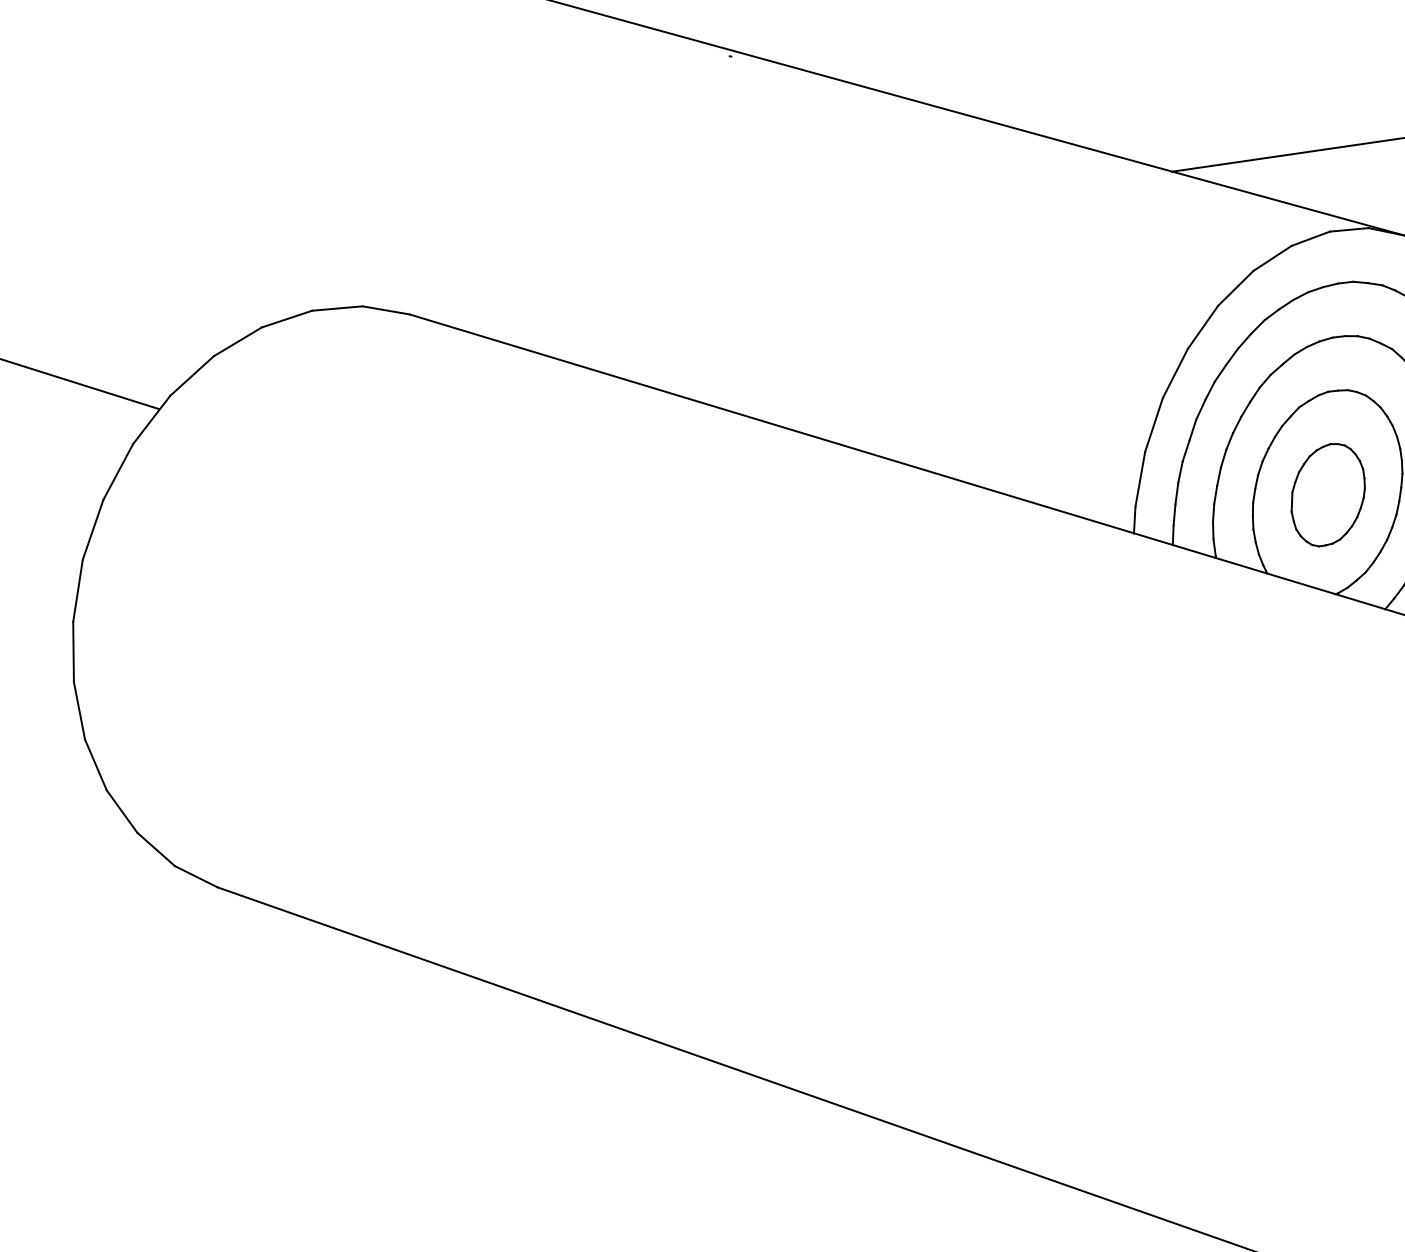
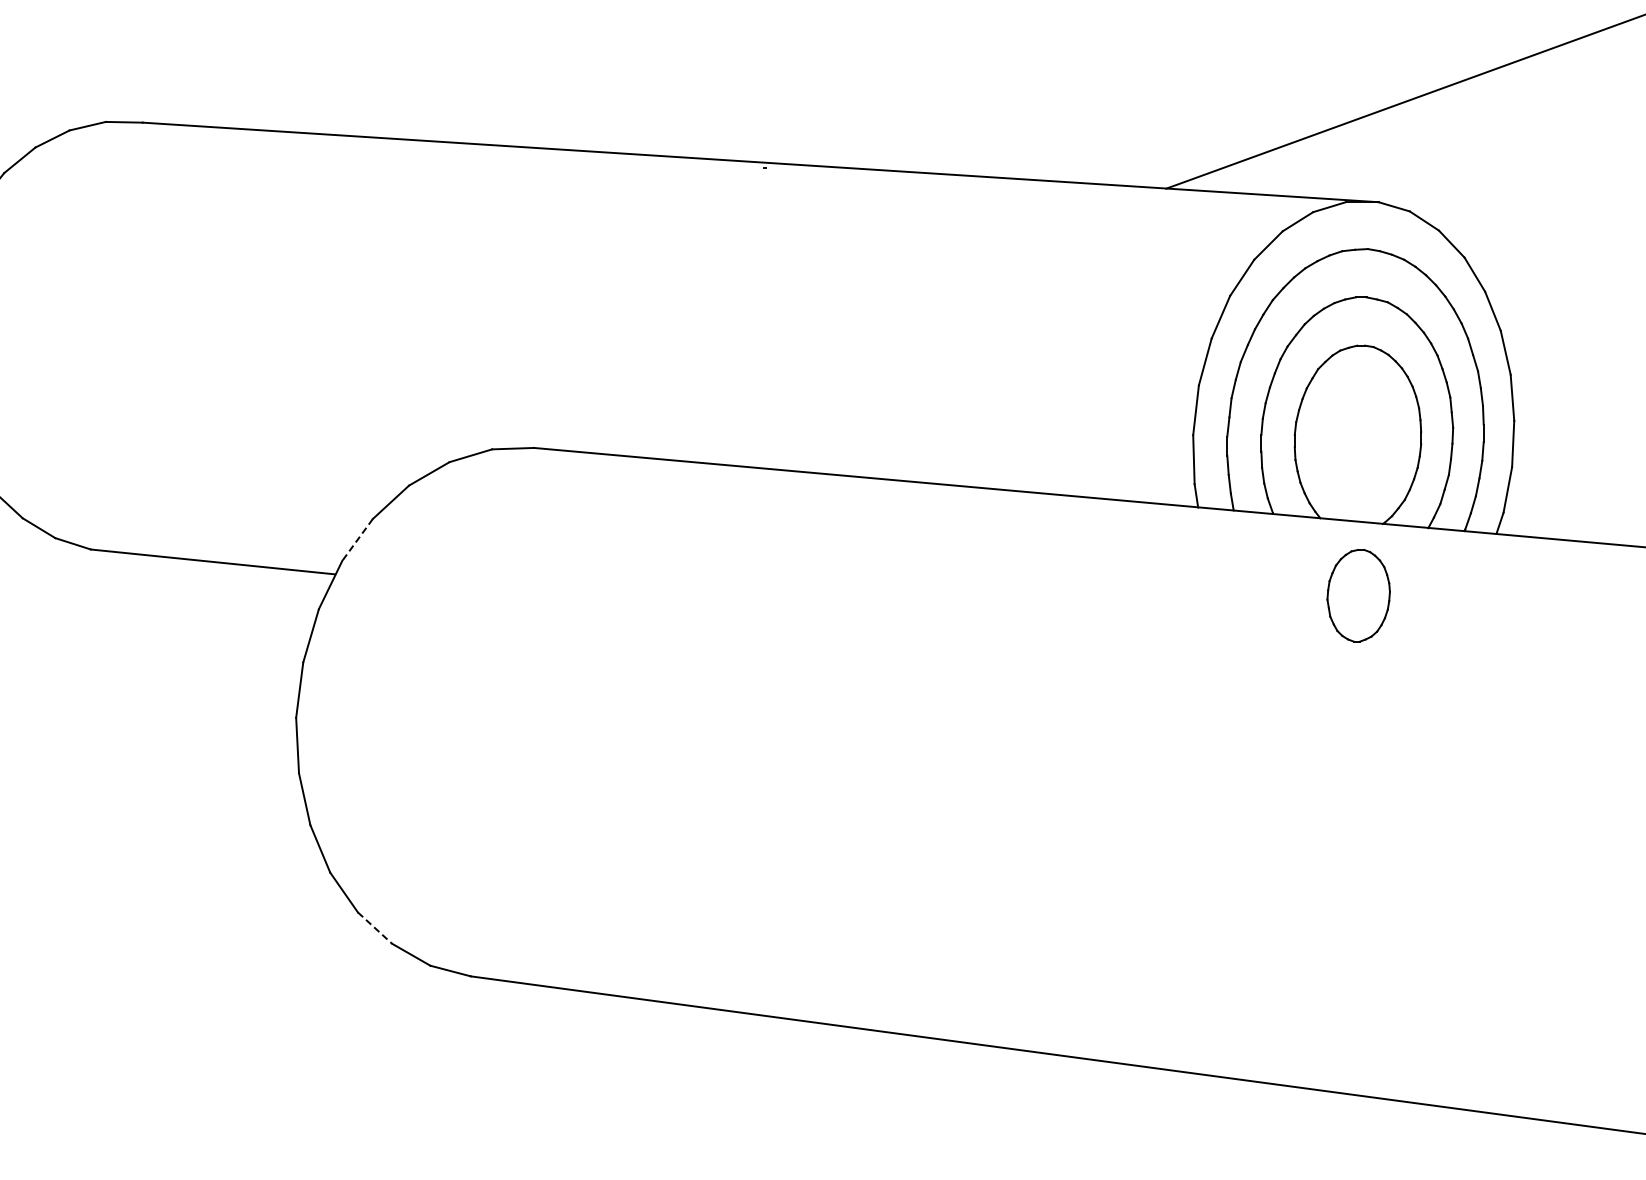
line: (192, 375) -> (357, 539), solid -> dashed
part: (1327, 494) -> (1358, 595), moved
line: (122, 812) -> (375, 928), solid -> dashed

